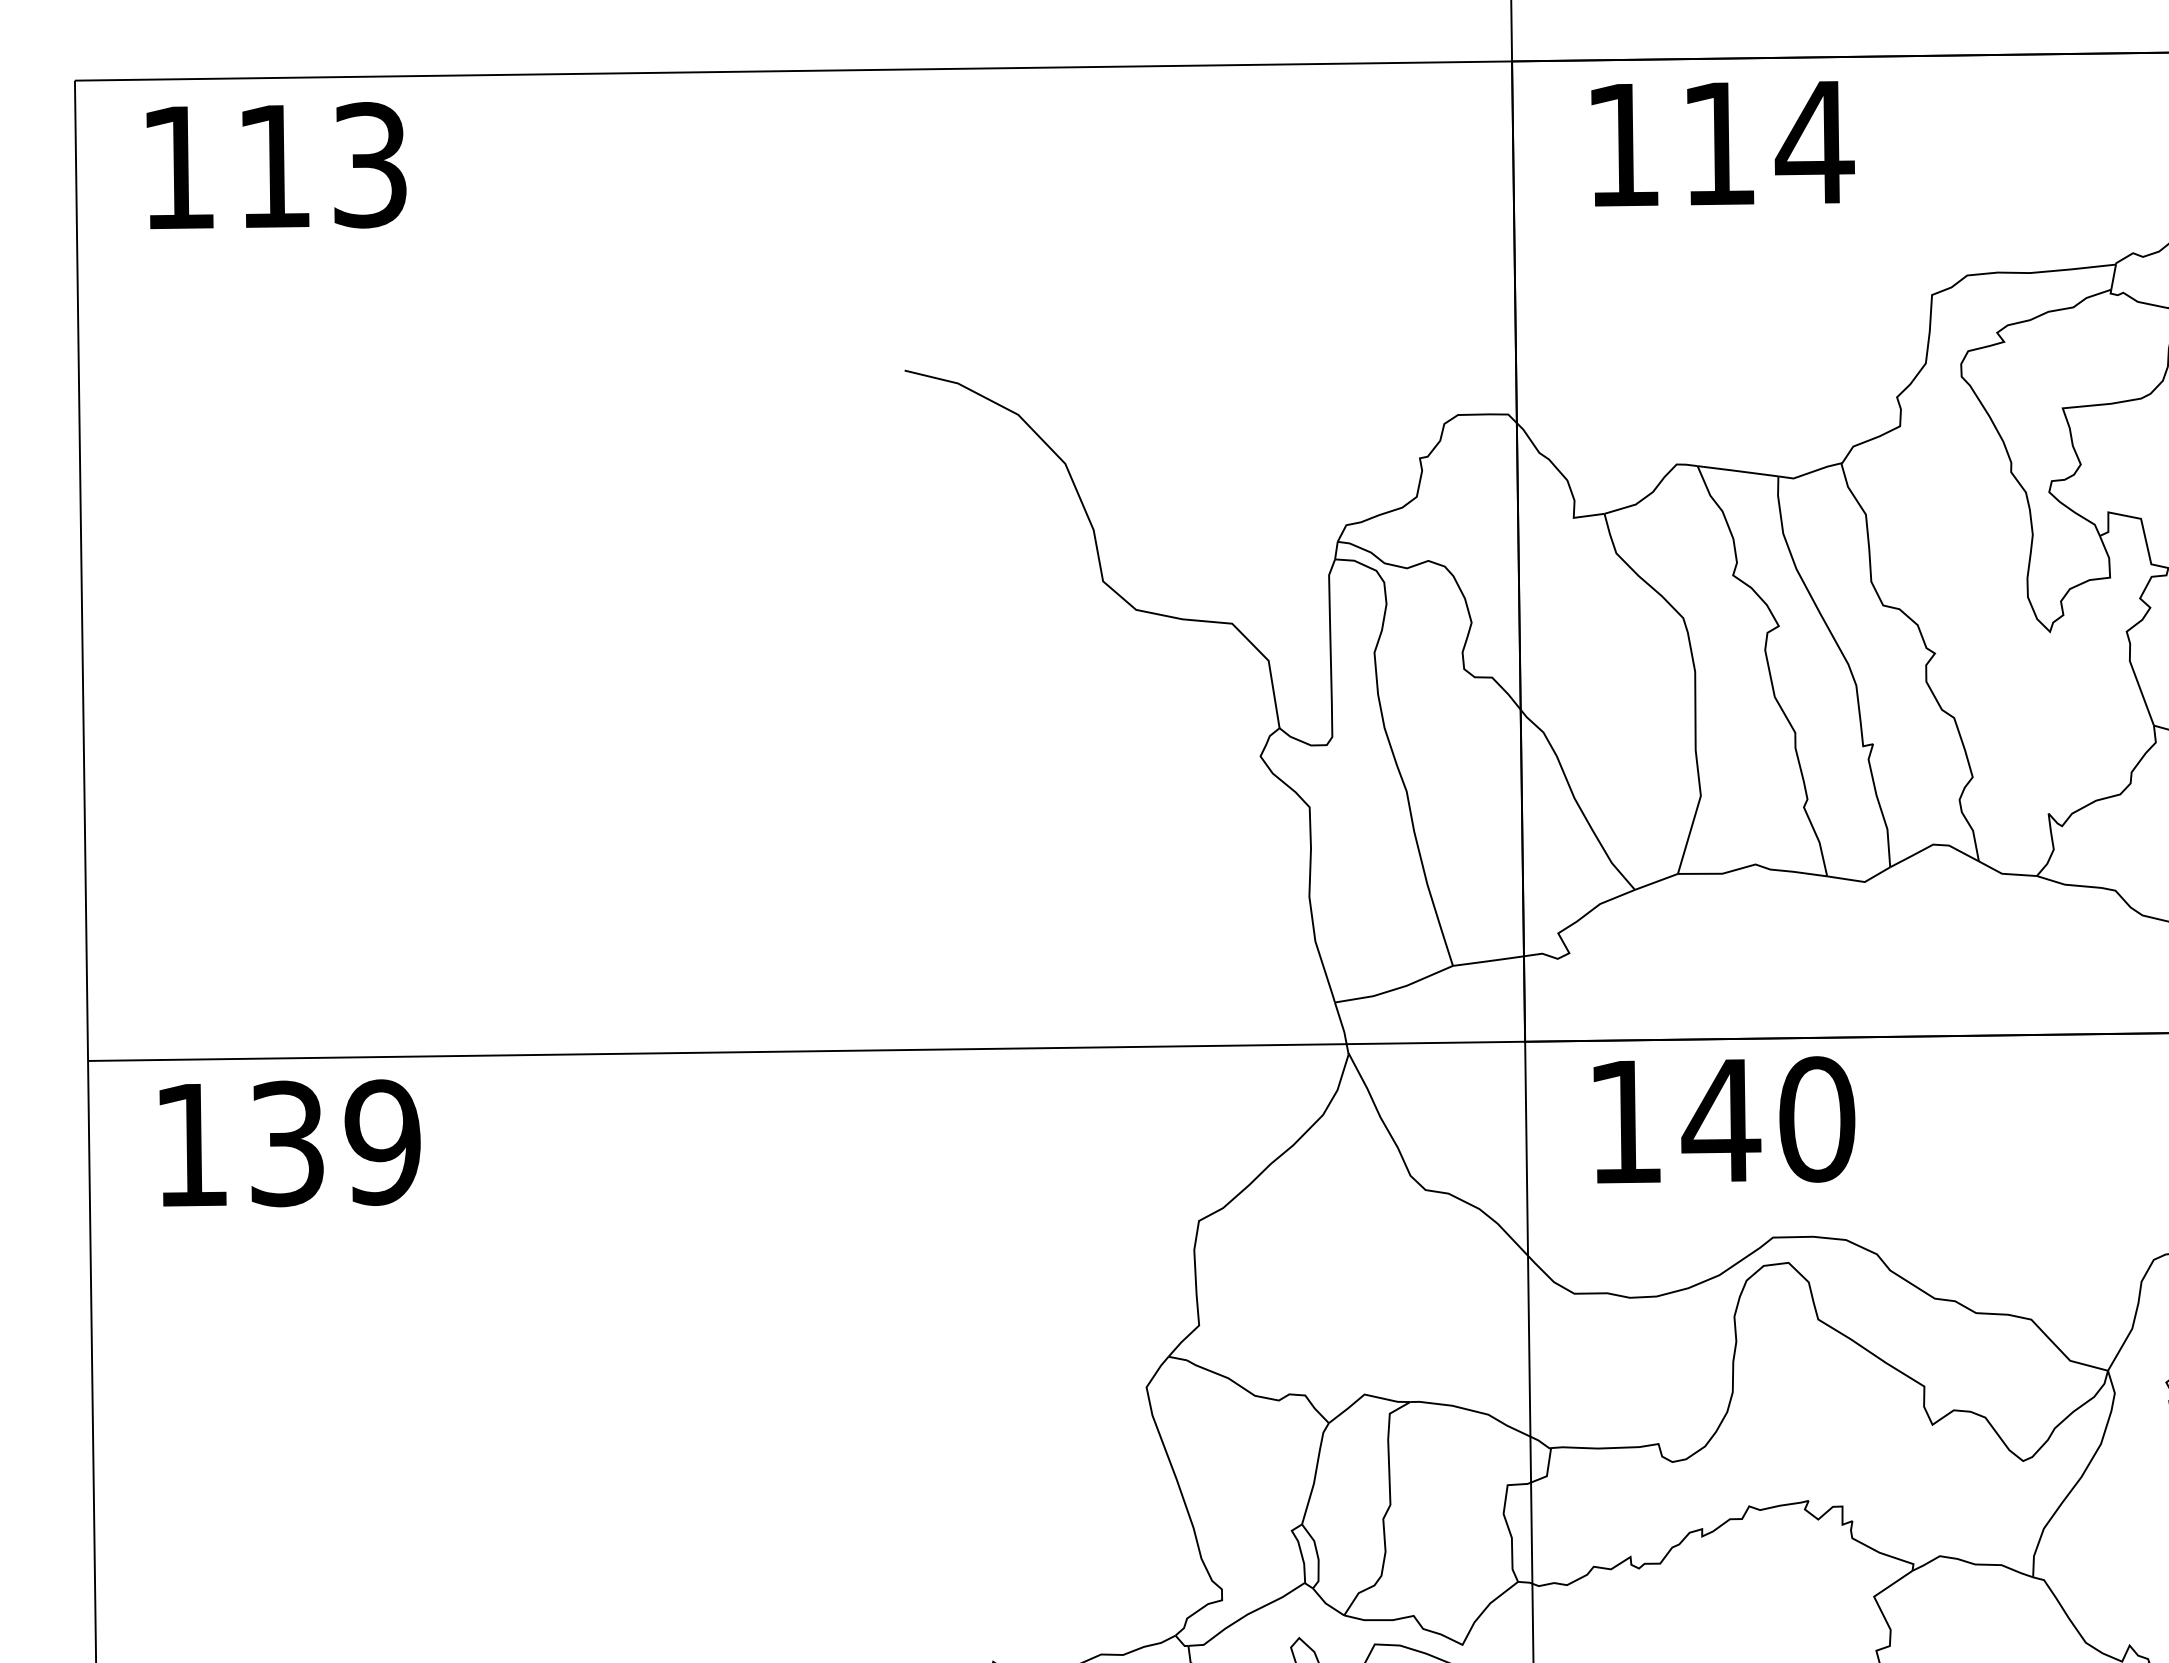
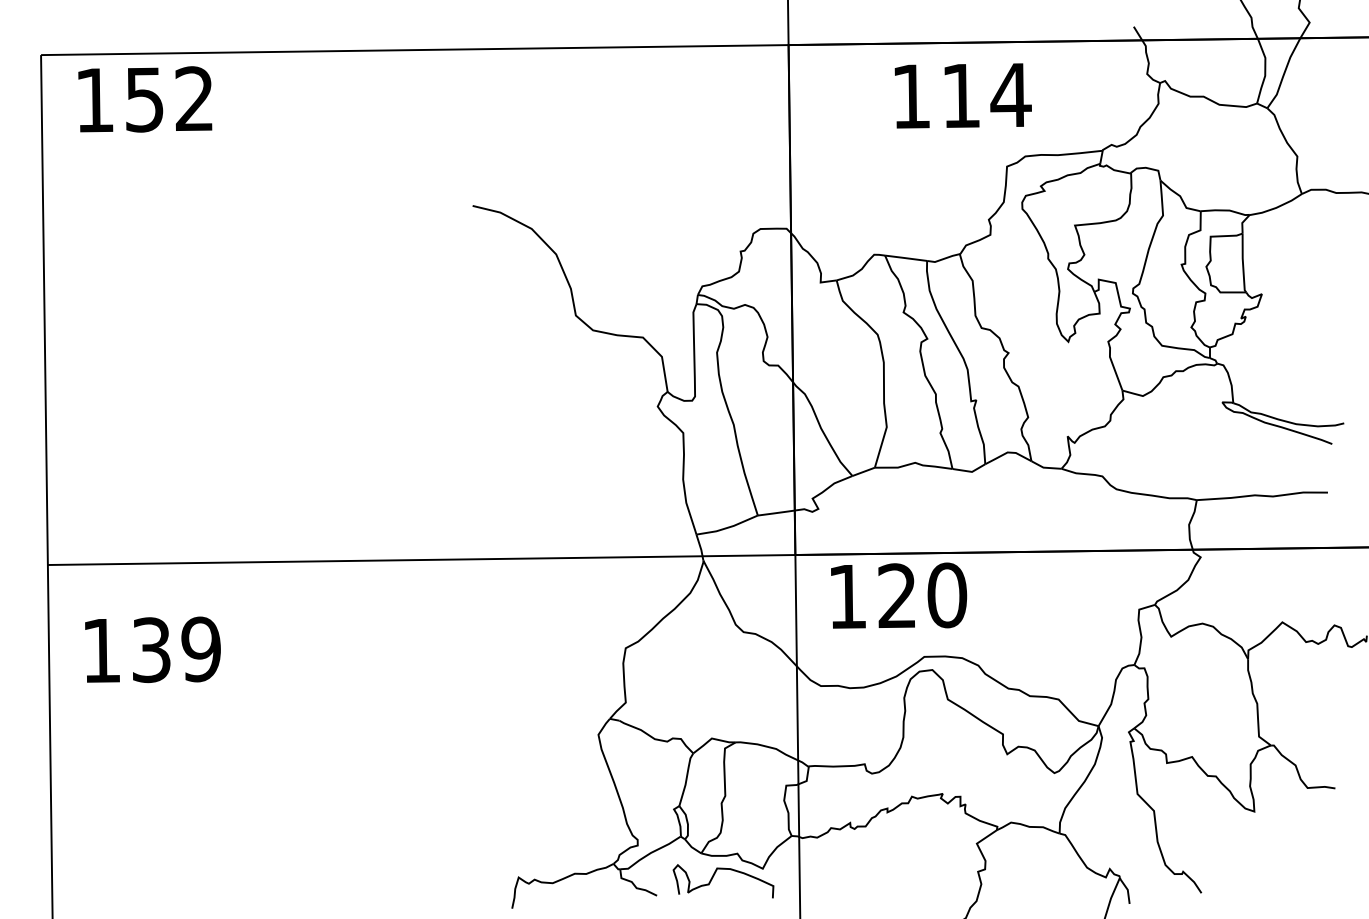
text: (1721, 142) -> (962, 95), moved
text: (321, 166) -> (169, 99), 113 -> 152
text: (1721, 1119) -> (897, 595), 140 -> 120
text: (289, 1142) -> (152, 649), moved

